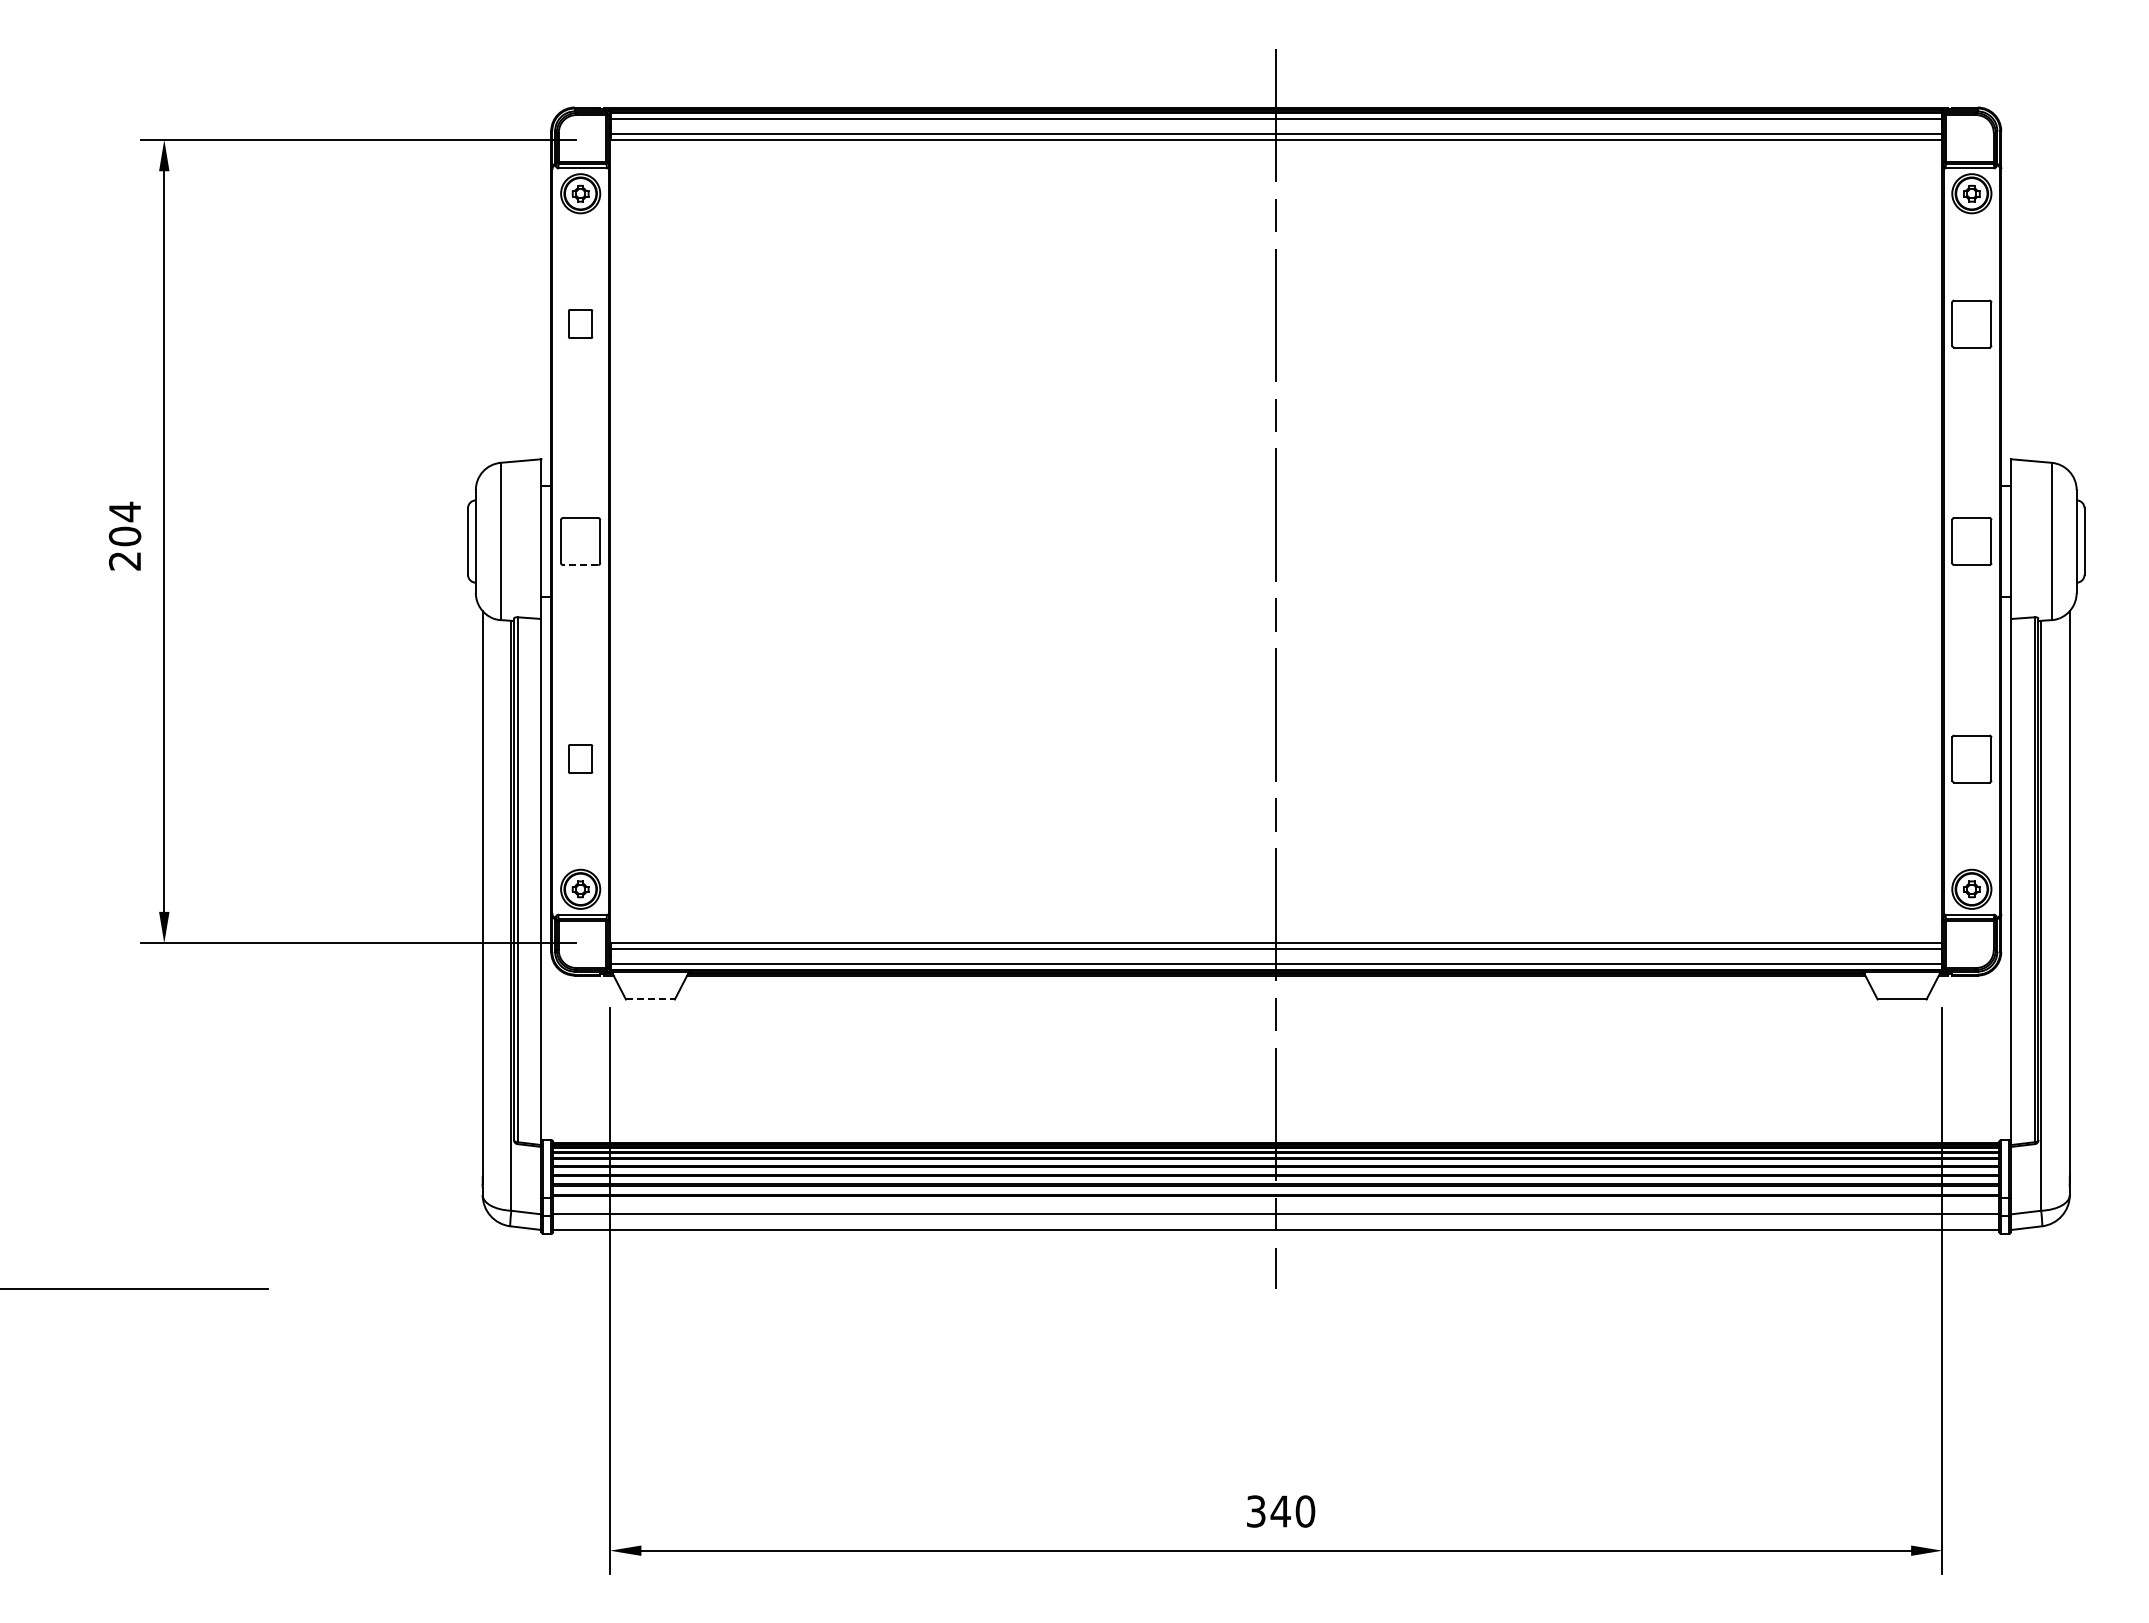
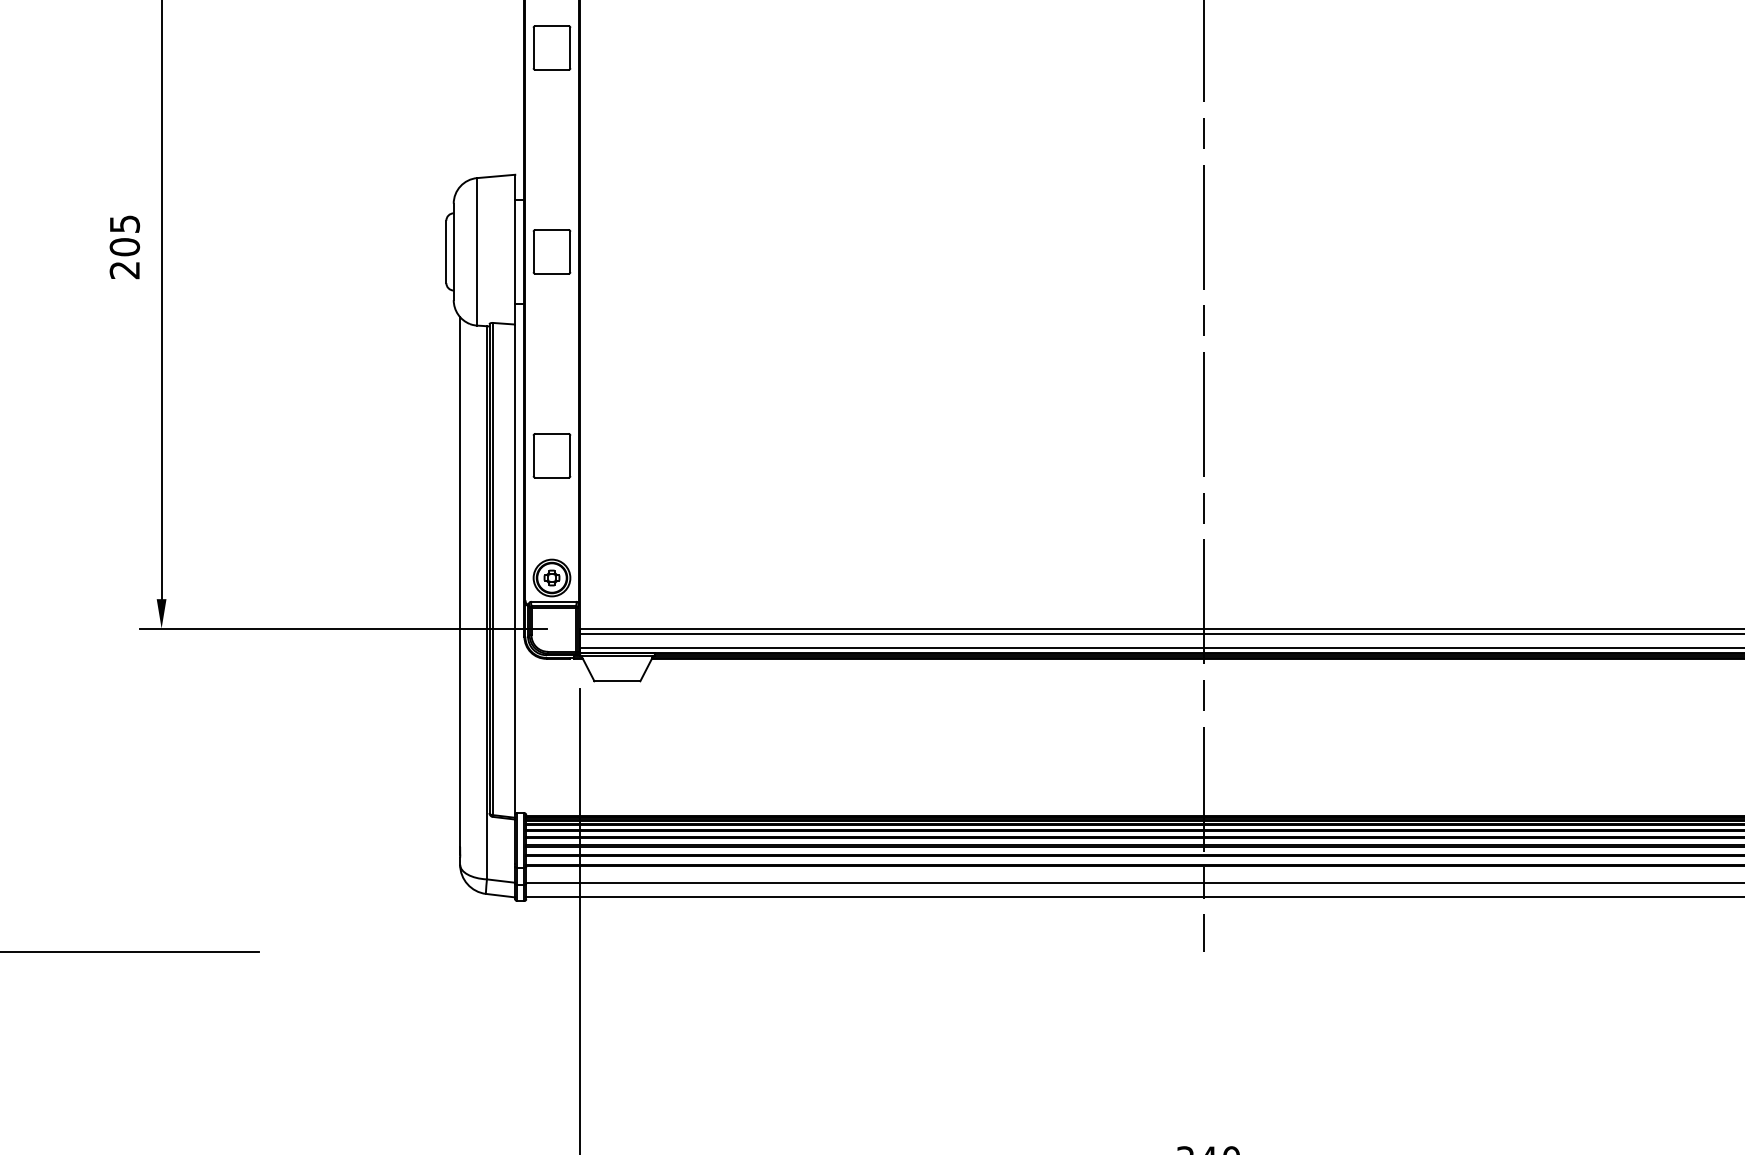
part: (580, 323) -> (551, 47), size x1.67
text: (125, 511) -> (125, 223), 204 -> 205
line: (580, 565) -> (551, 274), dashed -> solid
part: (580, 758) -> (551, 455), size x1.67
line: (650, 999) -> (617, 681), dashed -> solid

